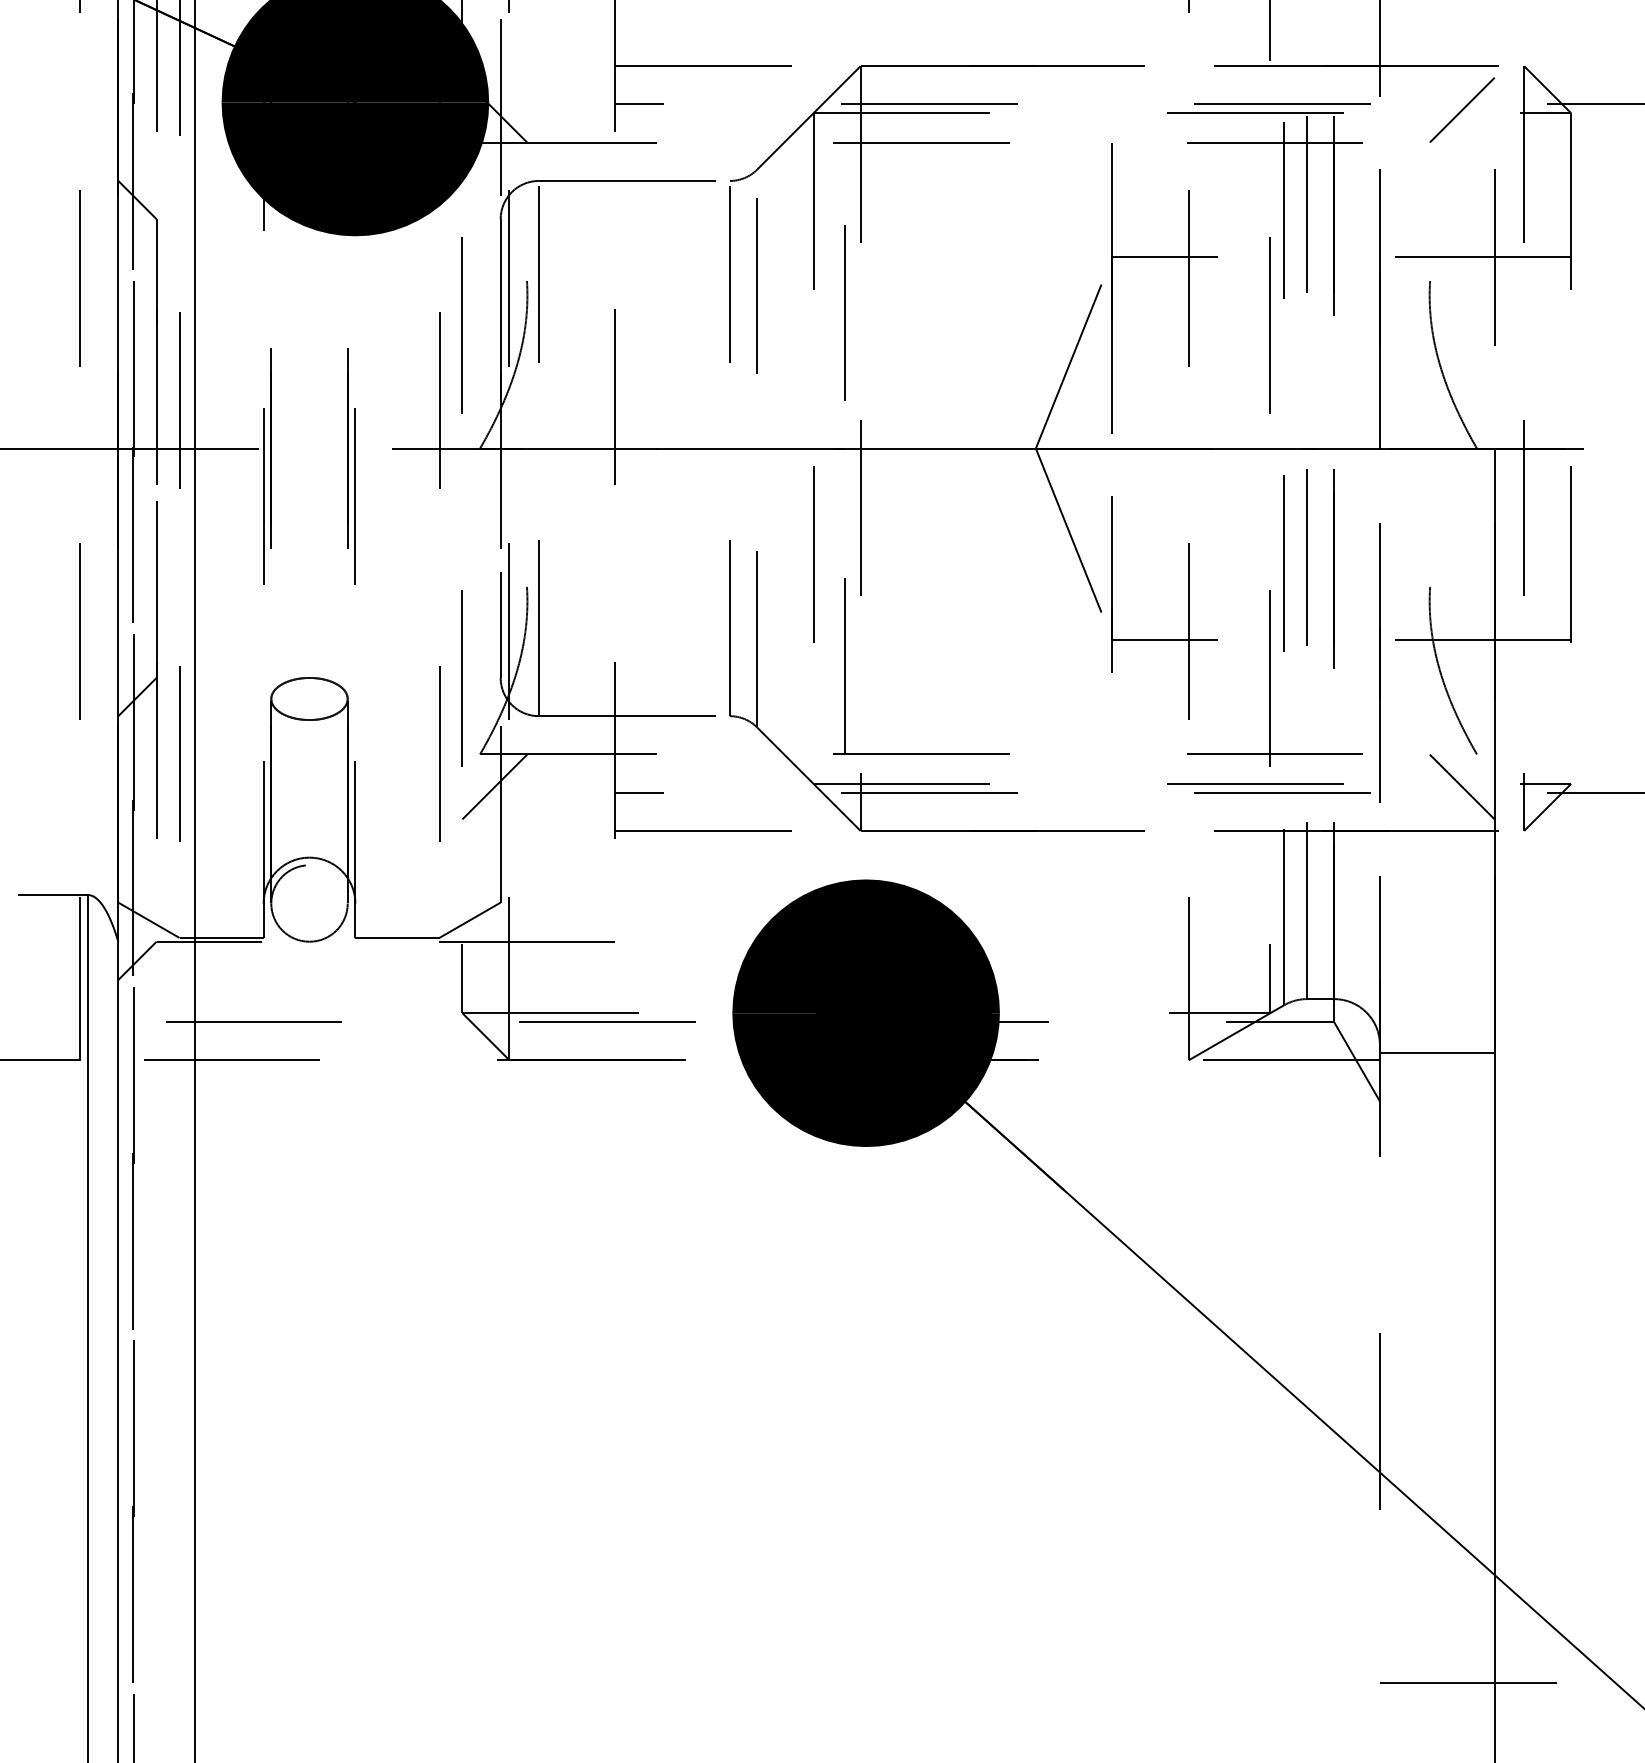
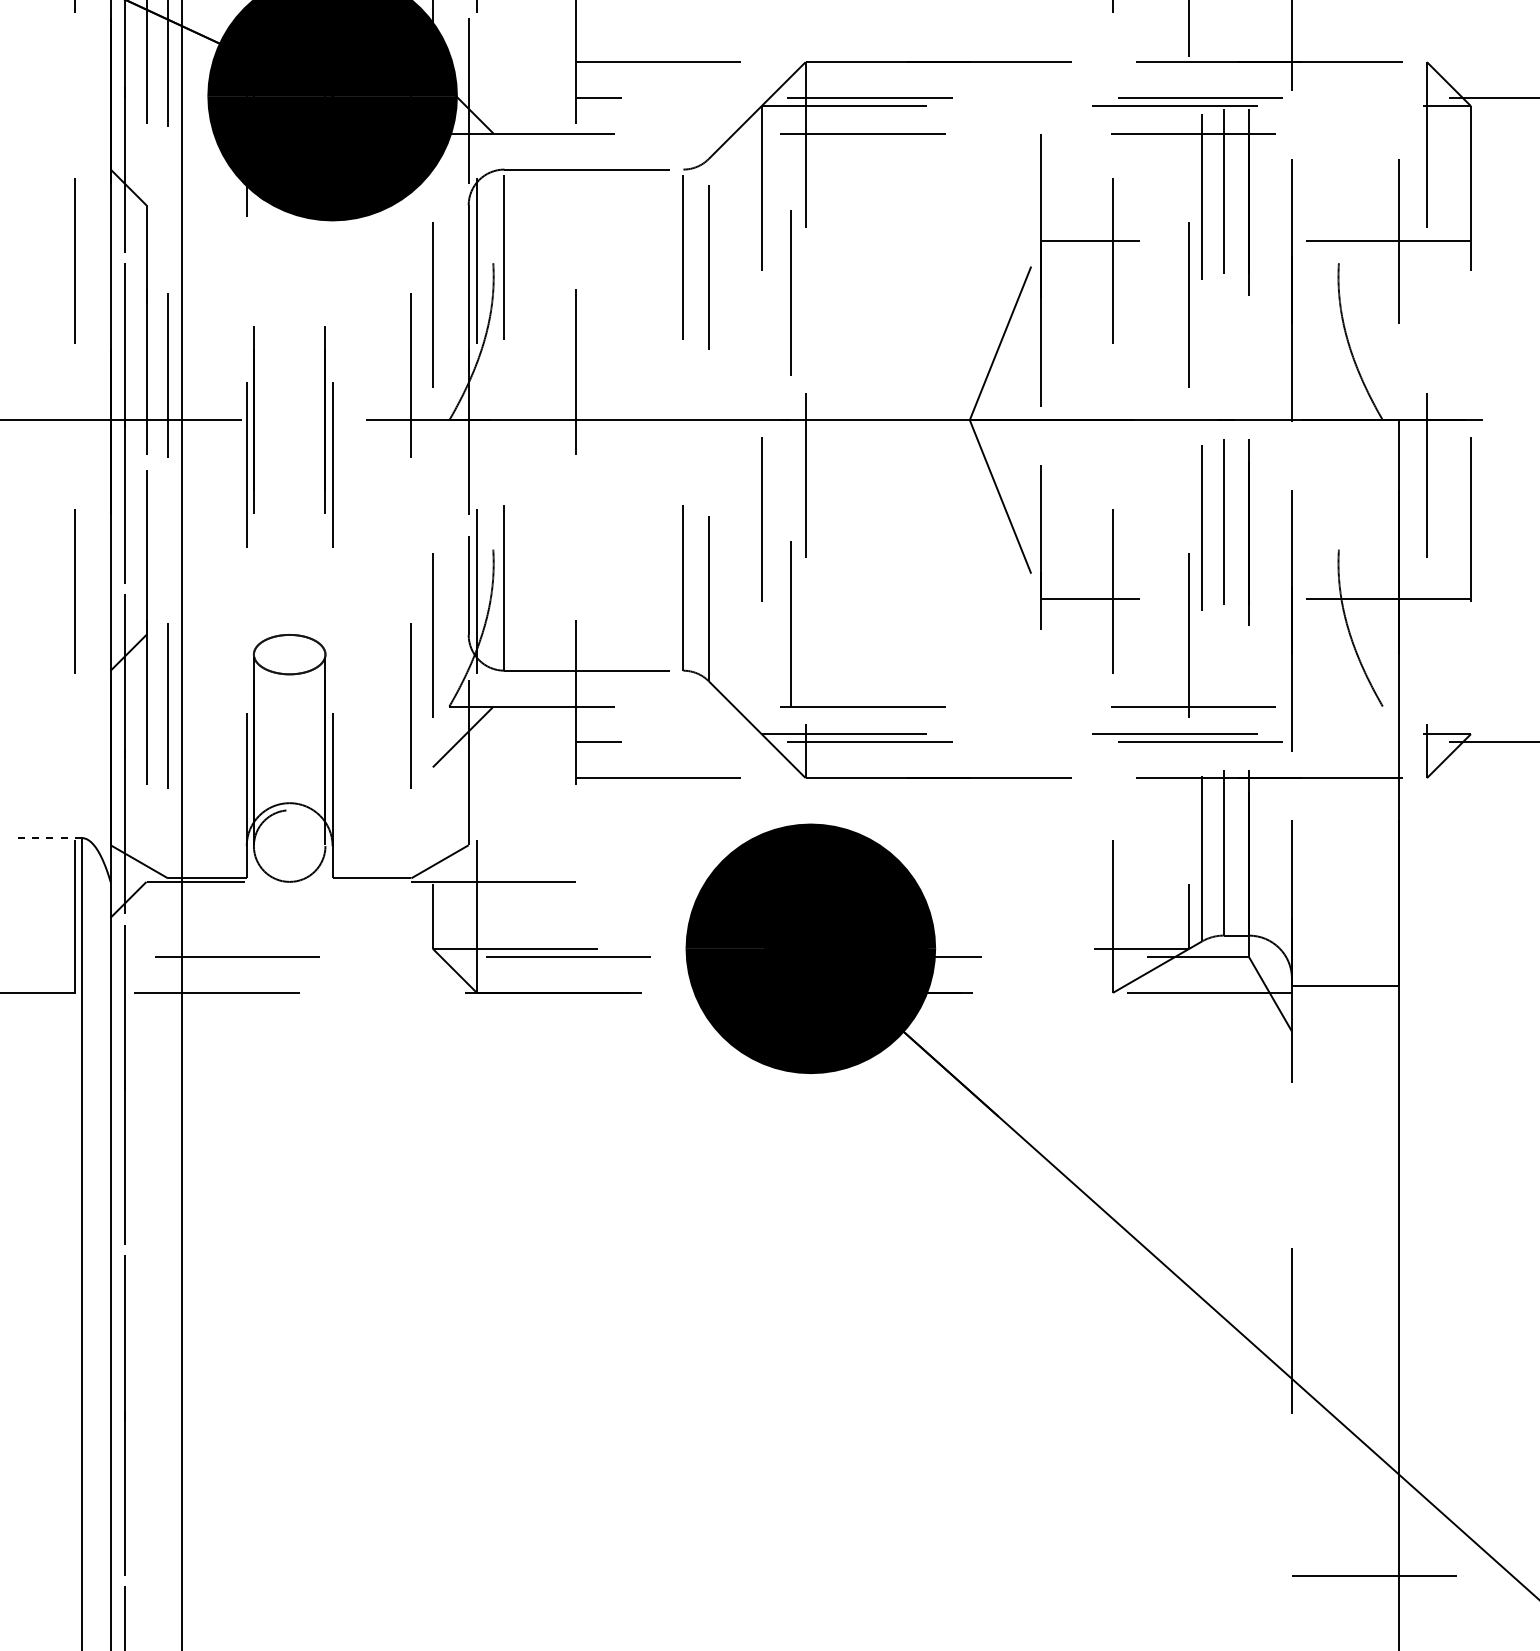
line: (1462, 109) -> (1369, 102), removed
line: (1461, 786) -> (1368, 736), removed
line: (53, 895) -> (49, 838), solid -> dashed

